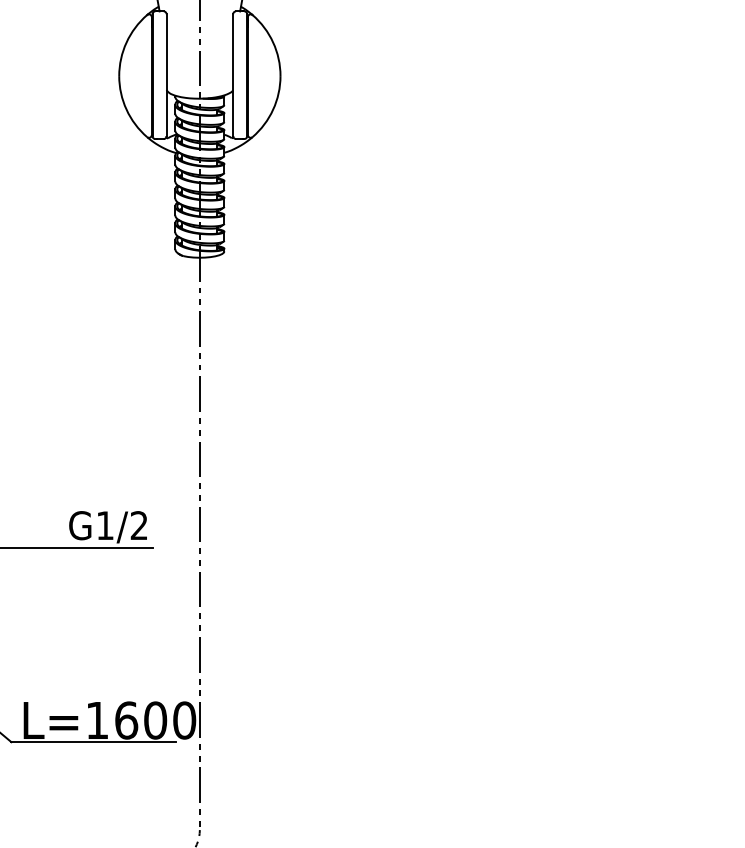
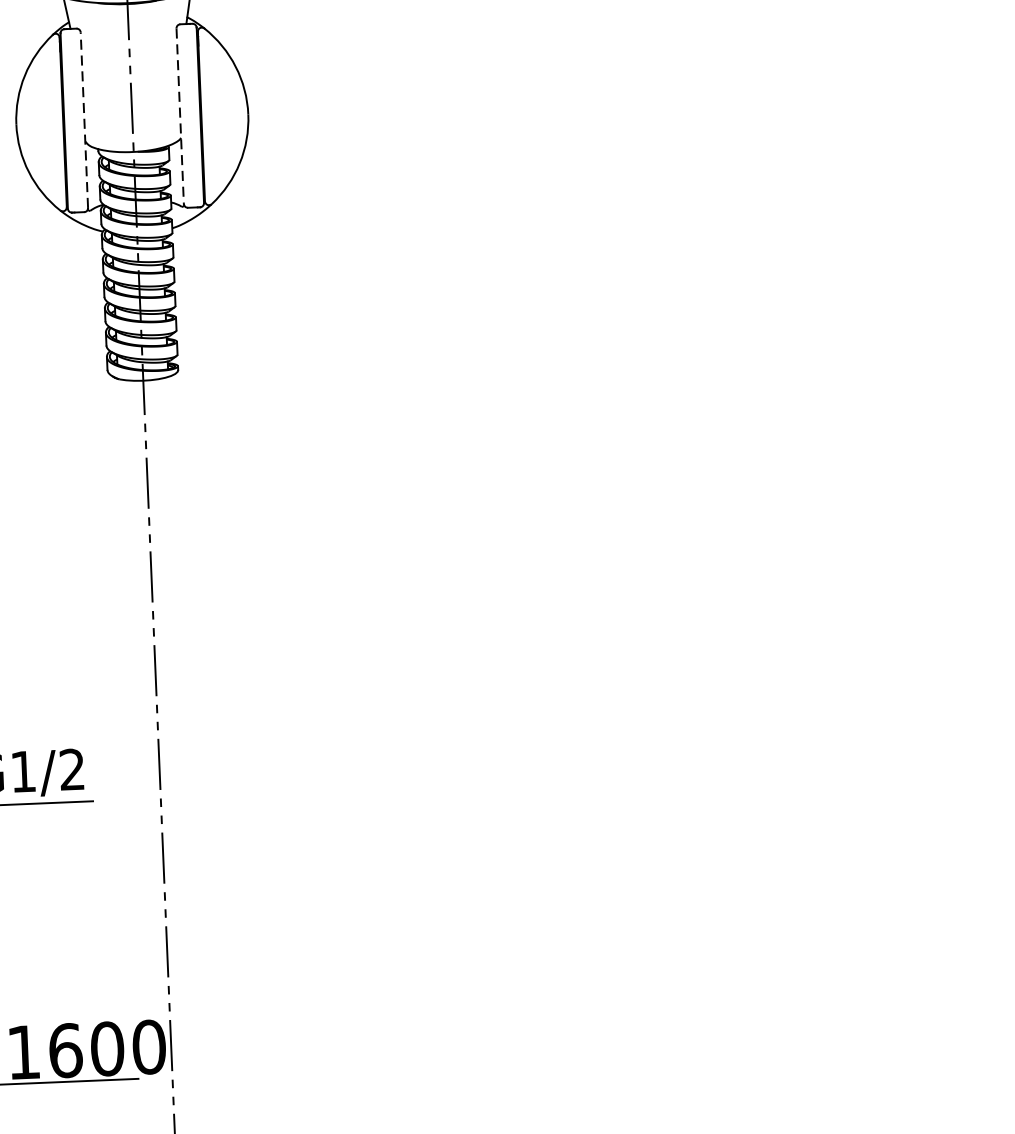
line: (166, 75) -> (84, 120), solid -> dashed
line: (233, 75) -> (180, 116), solid -> dashed

